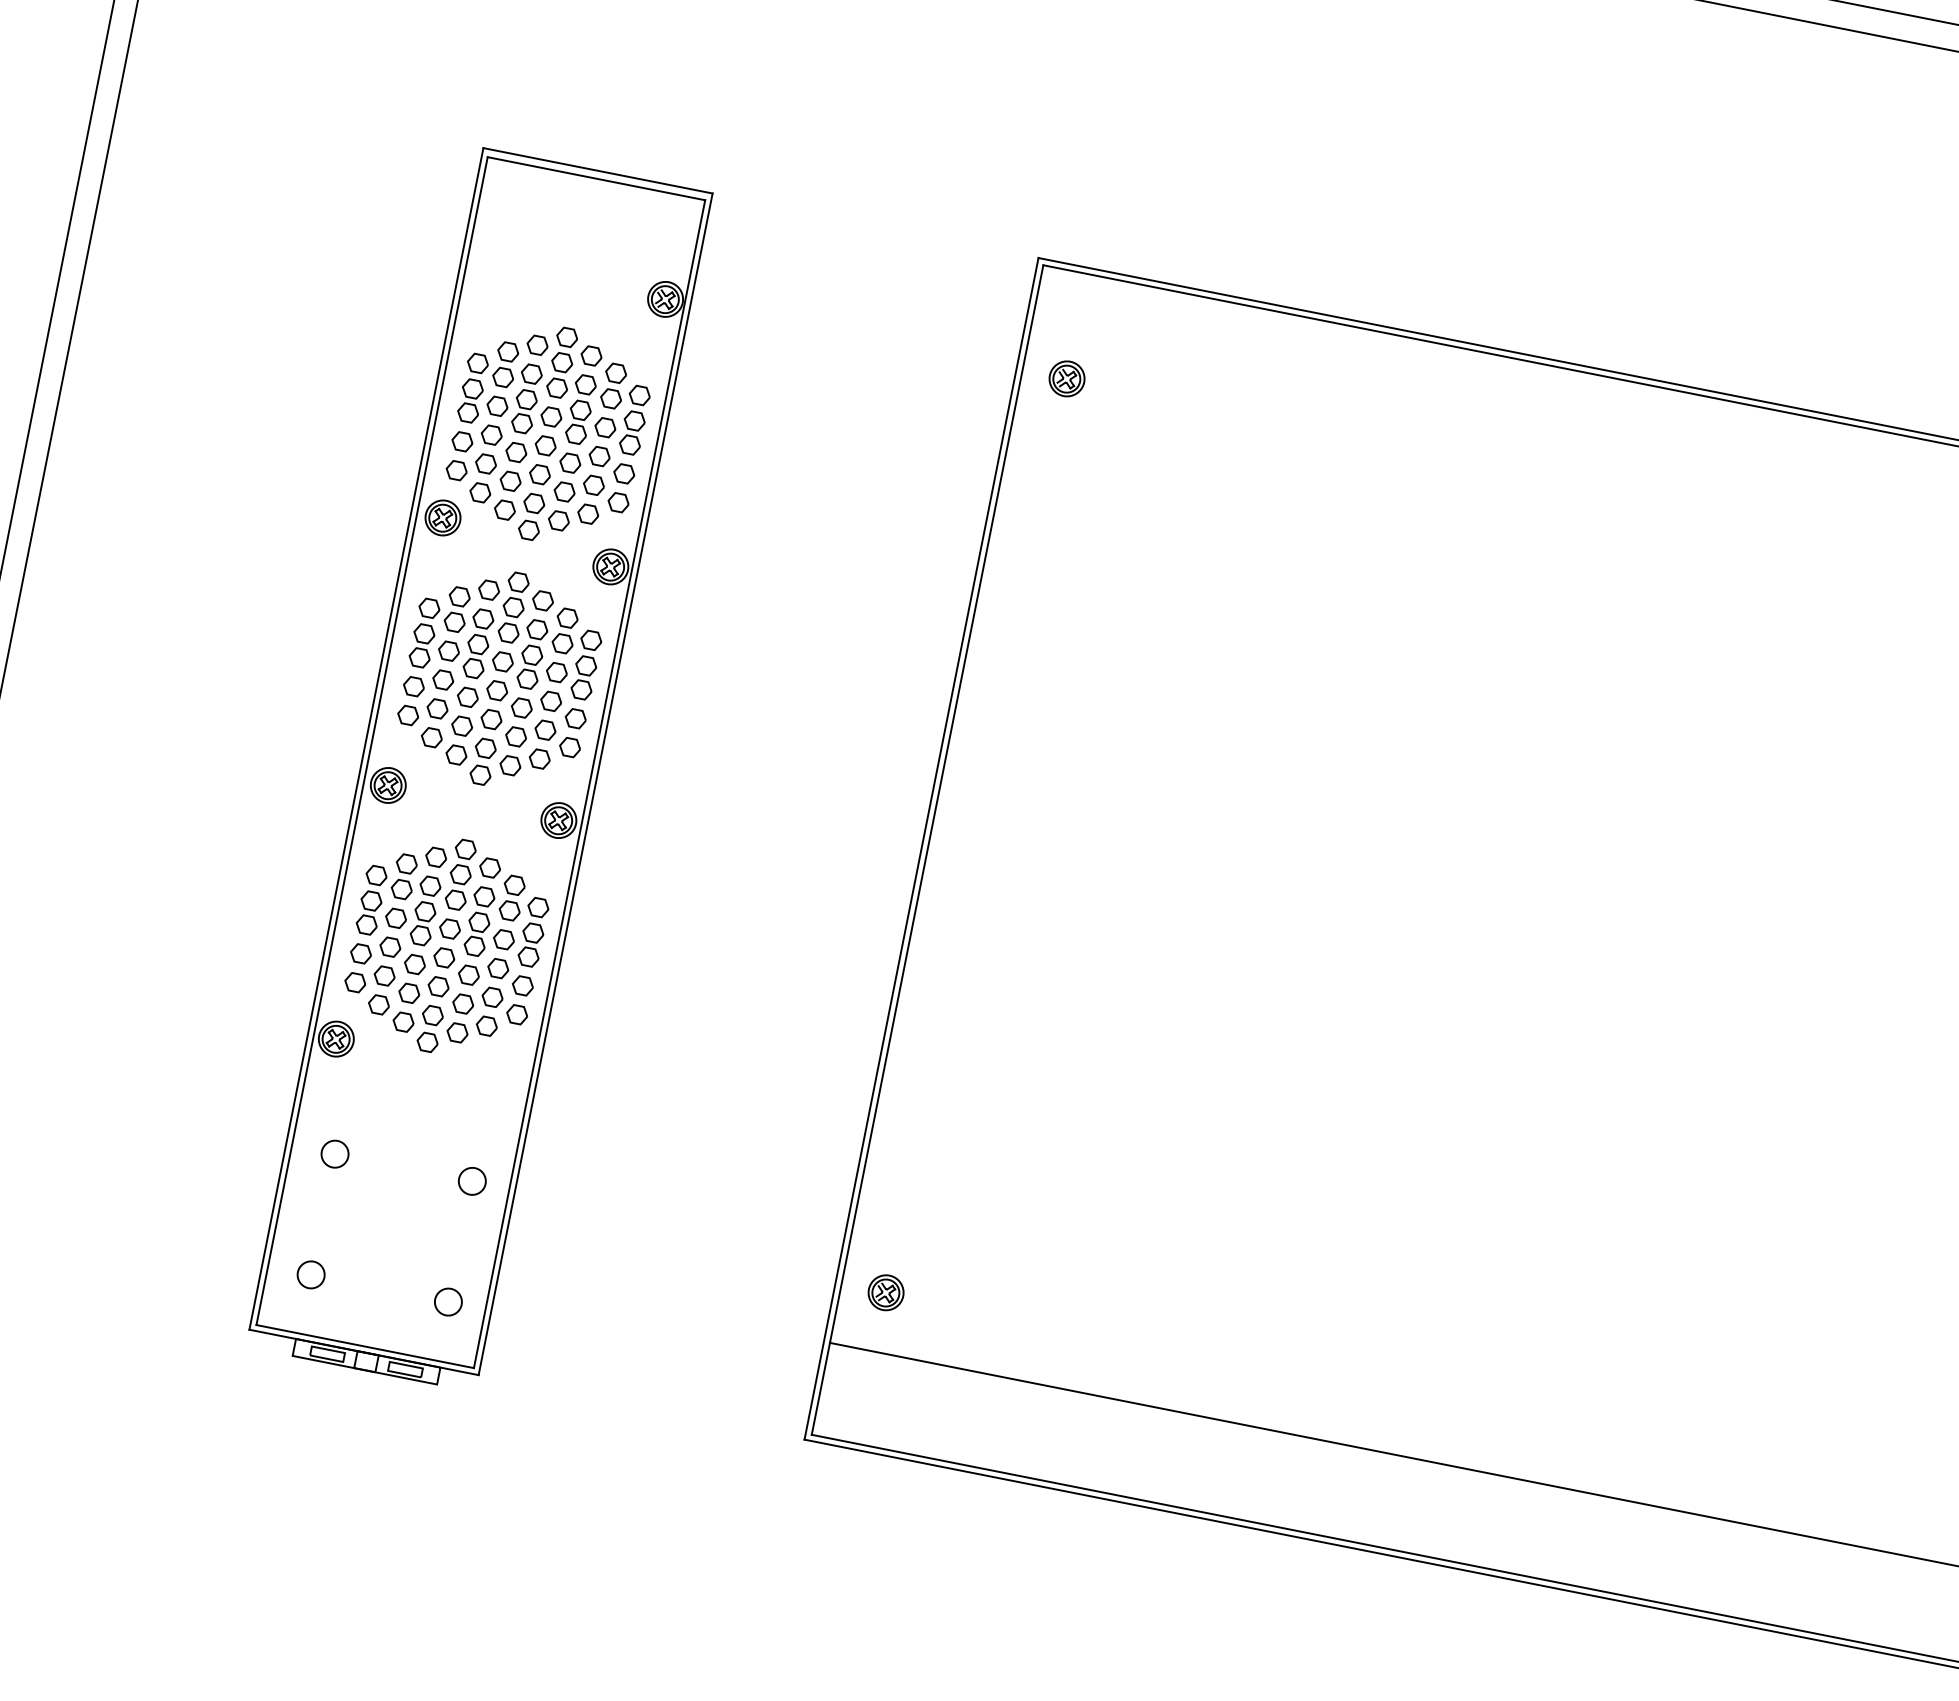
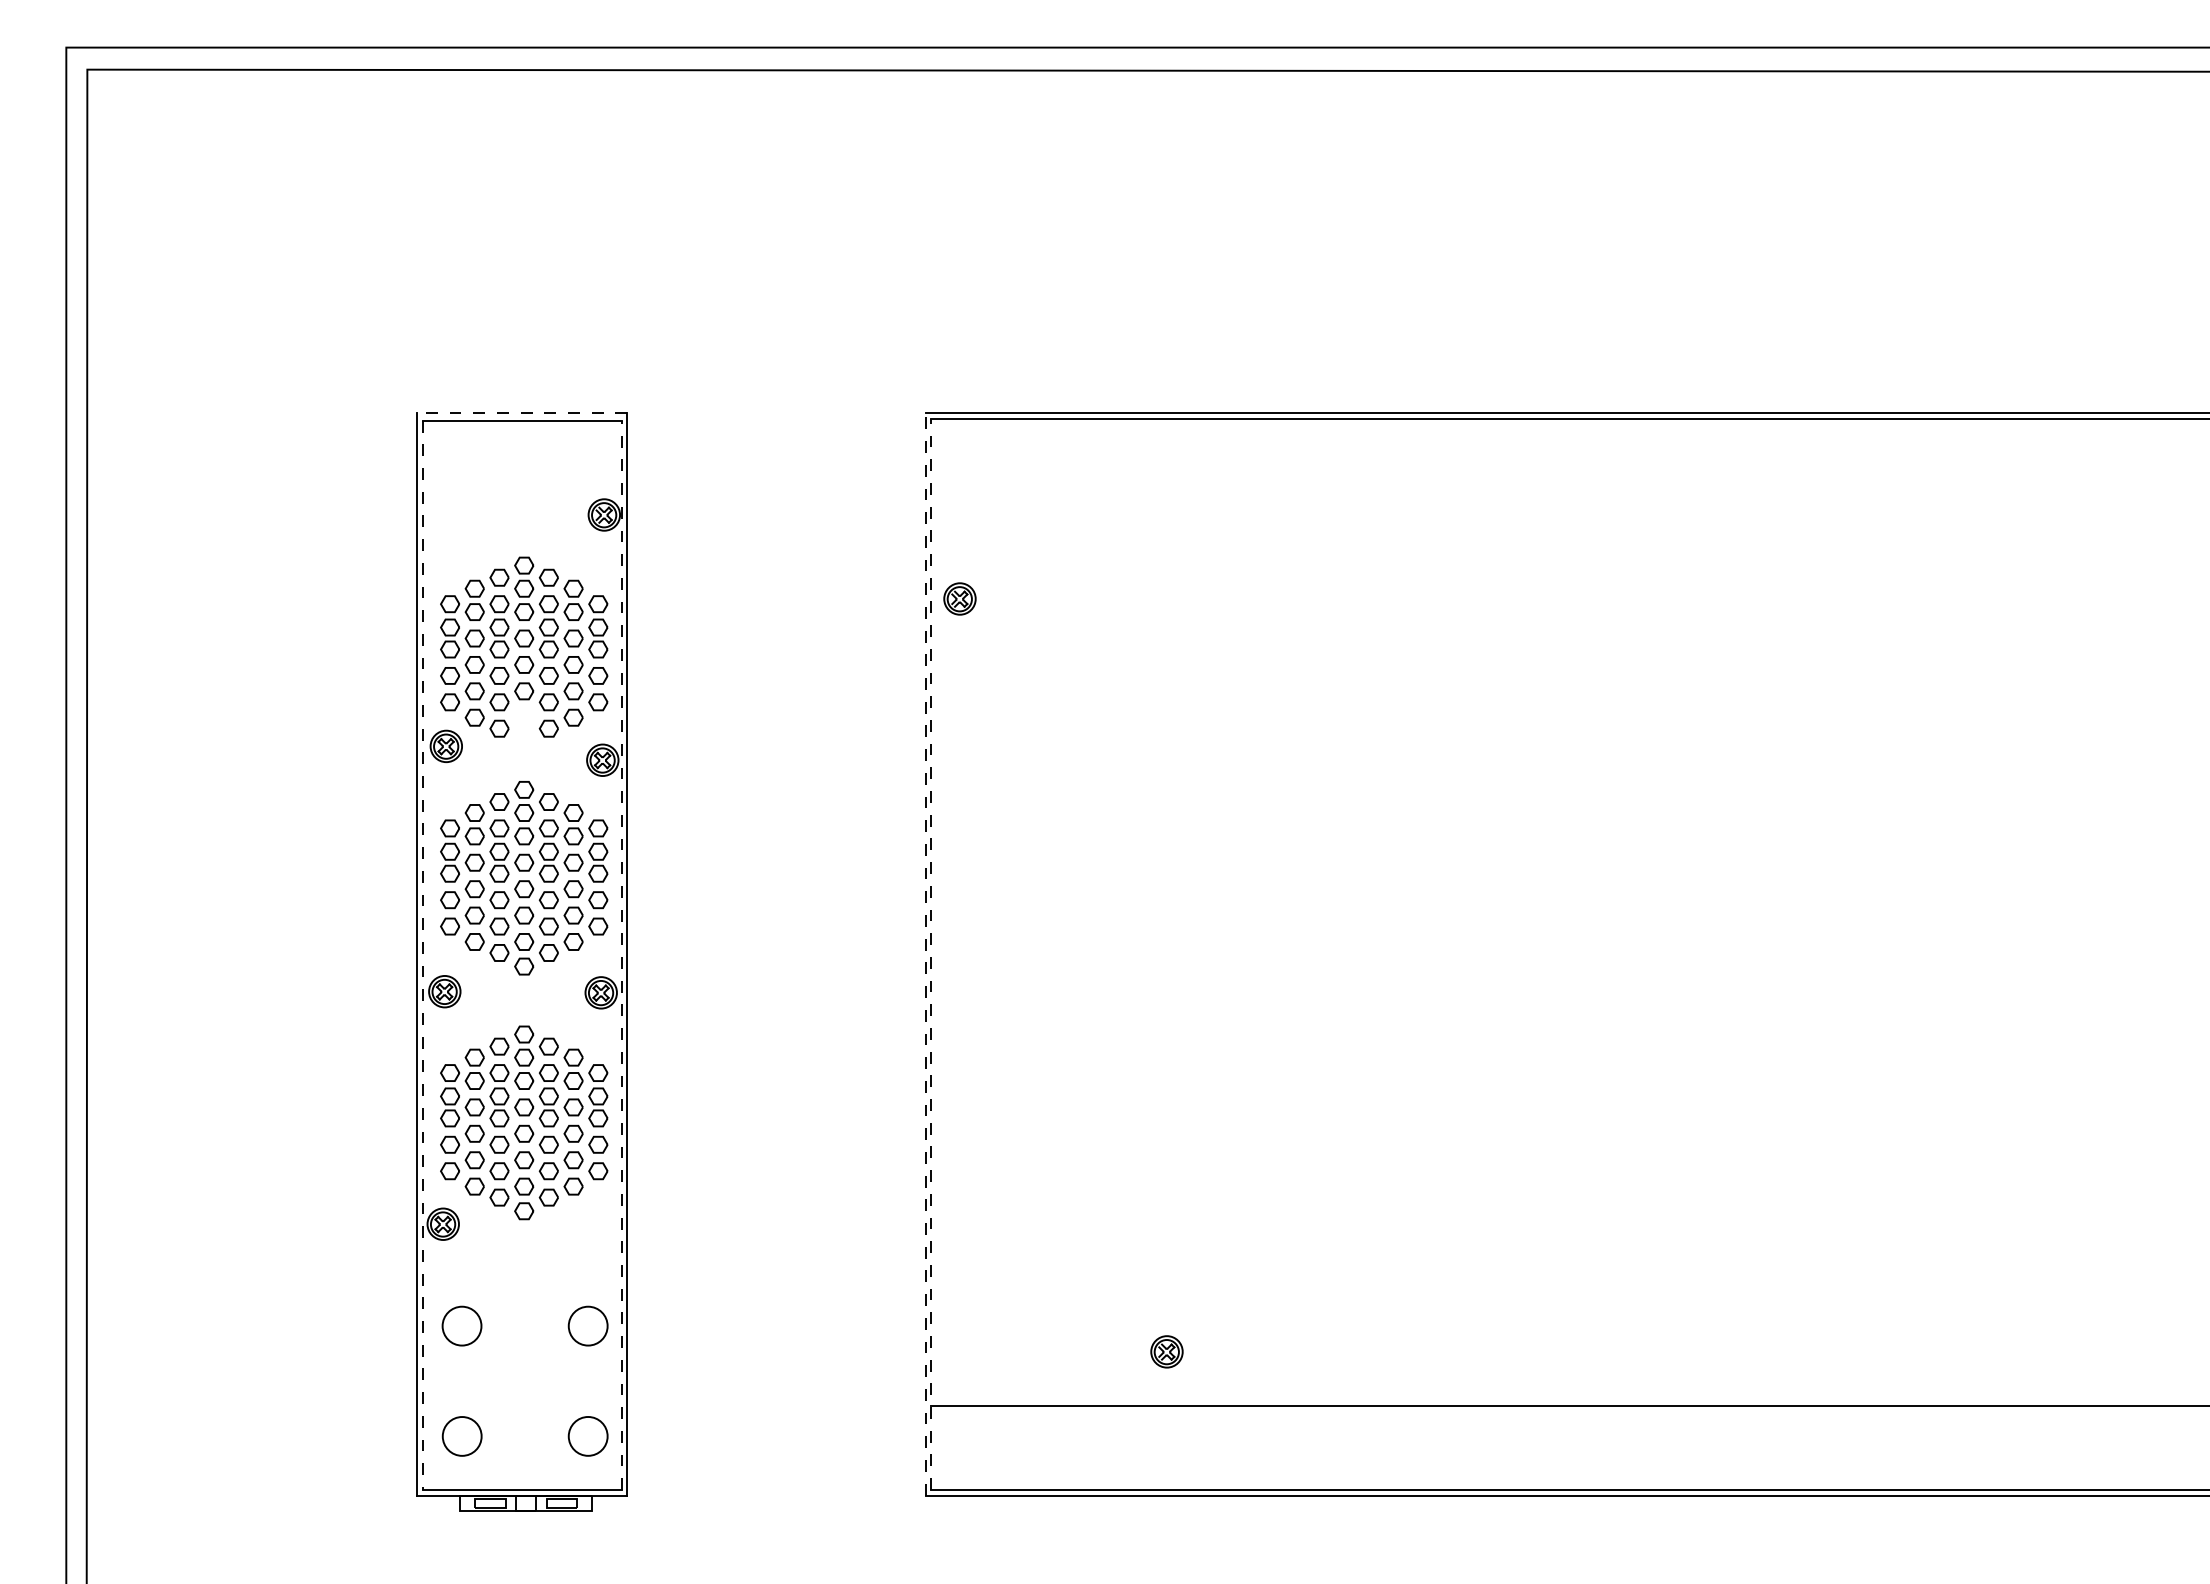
line: (598, 170) -> (522, 413), solid -> dashed
part: (1066, 378) -> (959, 598), moved
part: (532, 516) -> (524, 729), removed
line: (371, 741) -> (422, 955), solid -> dashed
line: (589, 784) -> (621, 955), solid -> dashed
line: (921, 848) -> (925, 954), solid -> dashed
line: (927, 850) -> (931, 954), solid -> dashed
circle: (335, 1153) -> (462, 1325), size x1.6
circle: (471, 1180) -> (587, 1325), size x1.6
circle: (311, 1275) -> (462, 1436), size x1.6
part: (885, 1292) -> (1166, 1351), moved
circle: (447, 1302) -> (587, 1436), size x1.6

